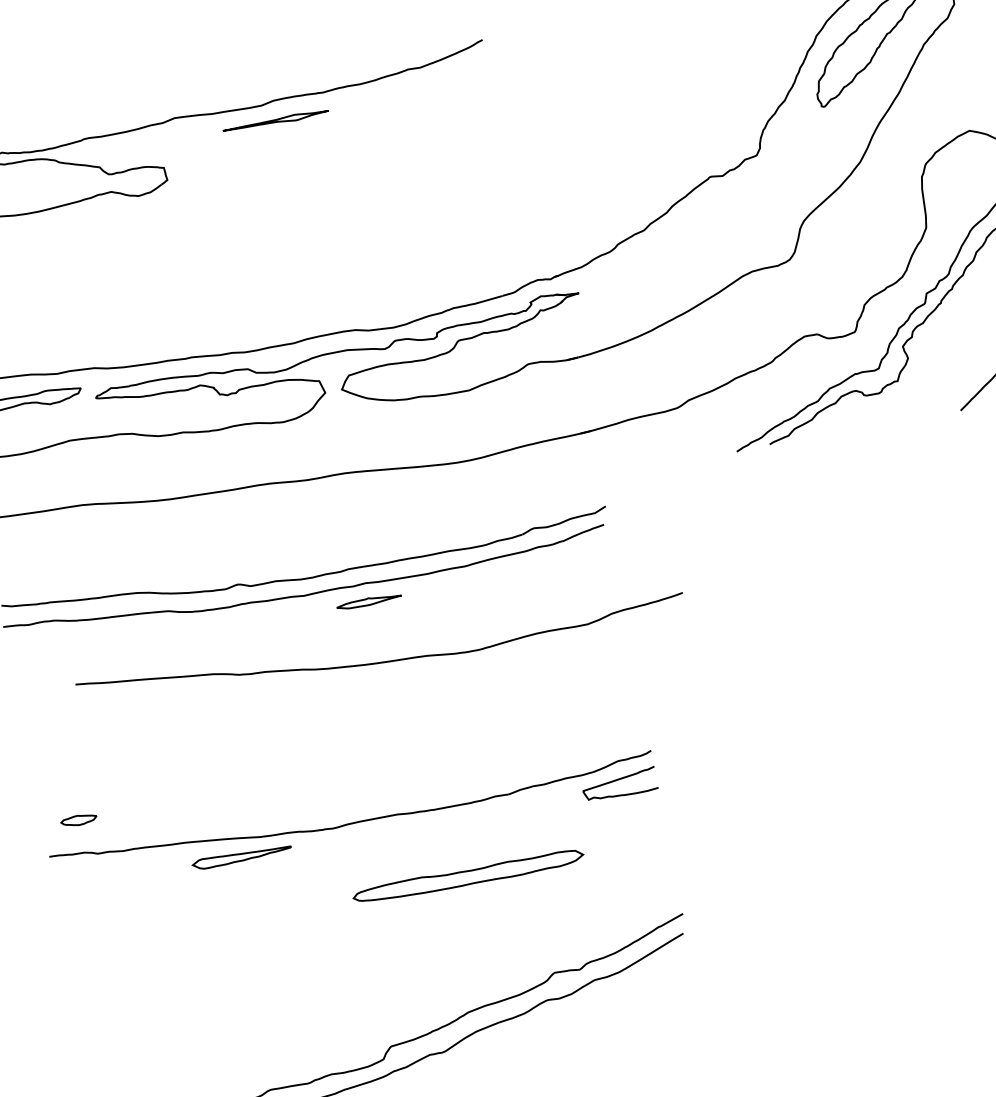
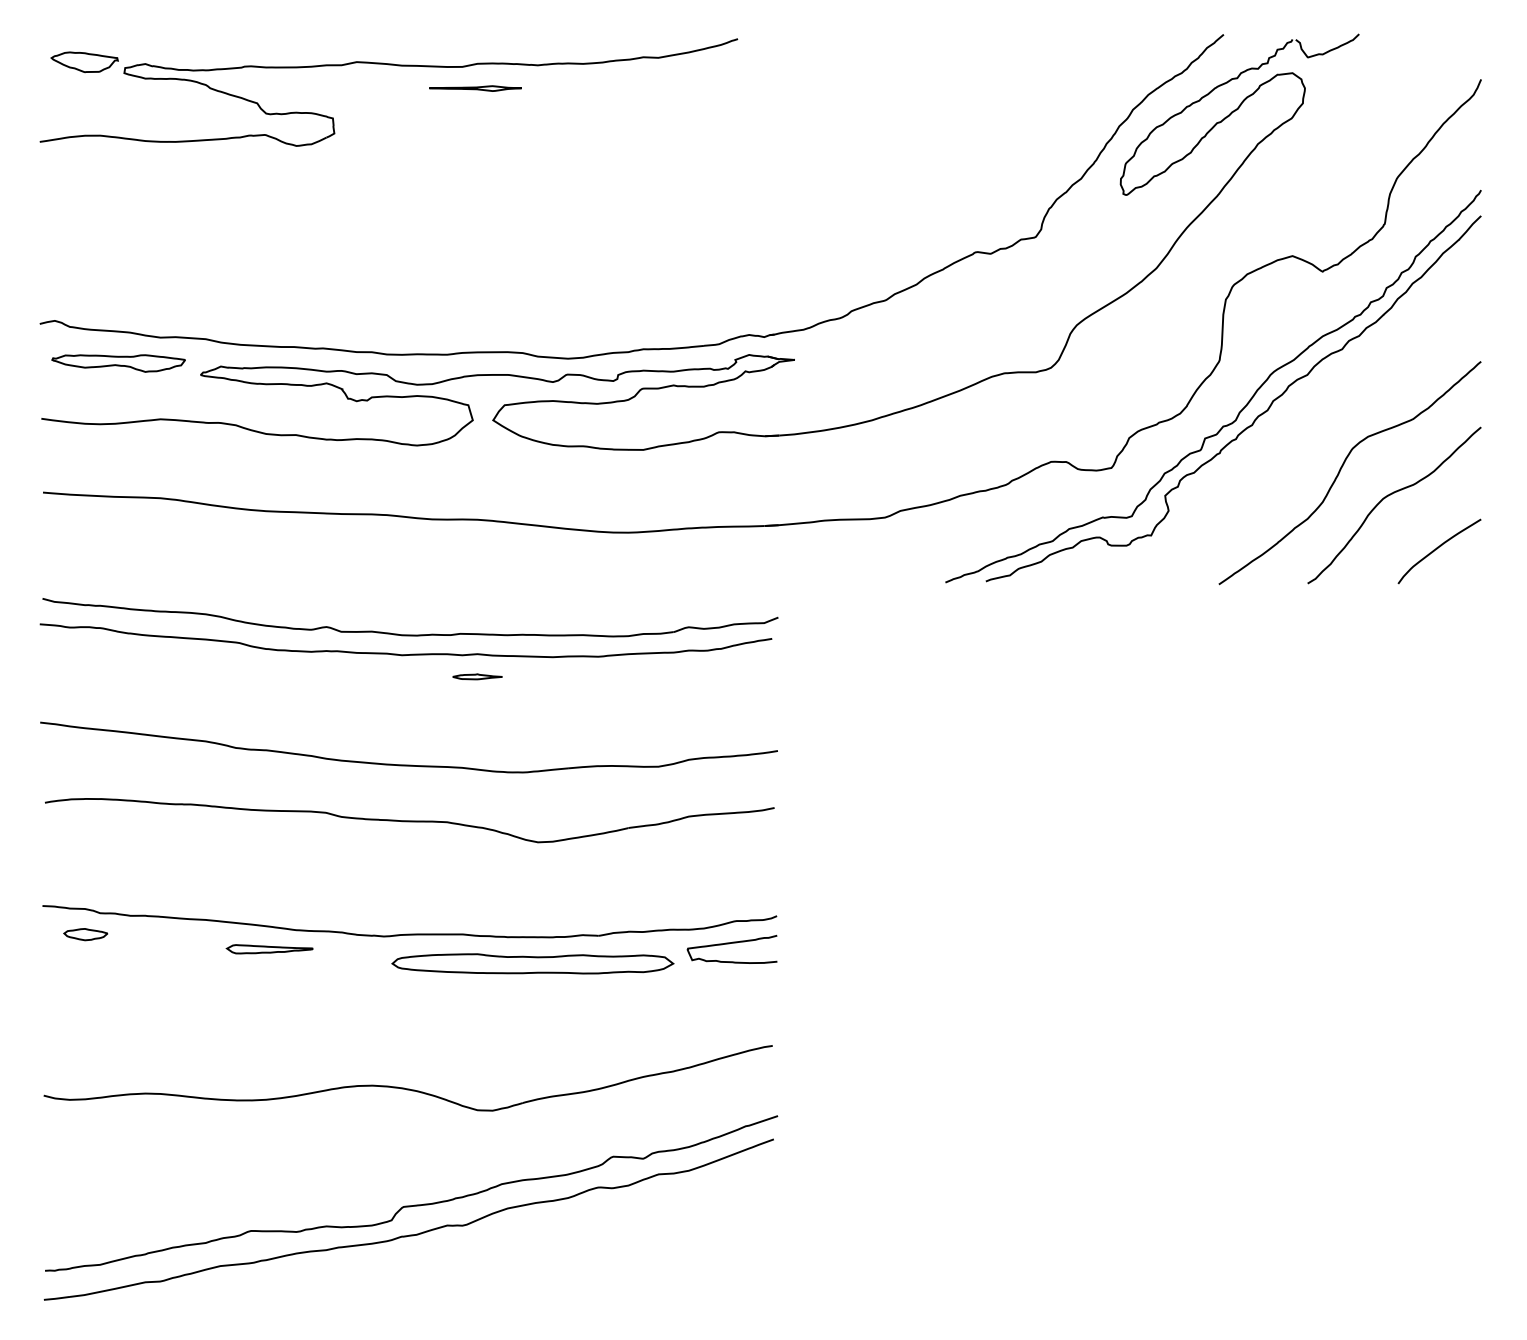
part: (275, 121) -> (475, 88), size x0.71
part: (369, 601) -> (477, 676), size x0.62
part: (383, 661) -> (408, 764), moved
part: (335, 729) -> (409, 820), added
part: (78, 820) -> (85, 934), moved
part: (241, 856) -> (269, 949), size x0.71
part: (468, 876) -> (532, 963), moved
part: (373, 948) -> (404, 1087), added

